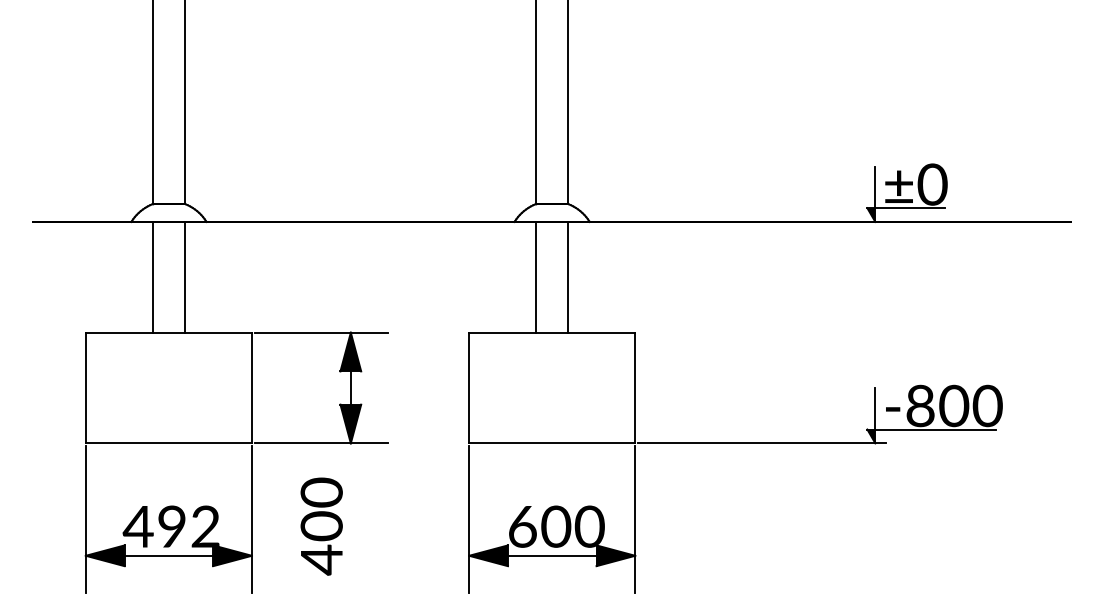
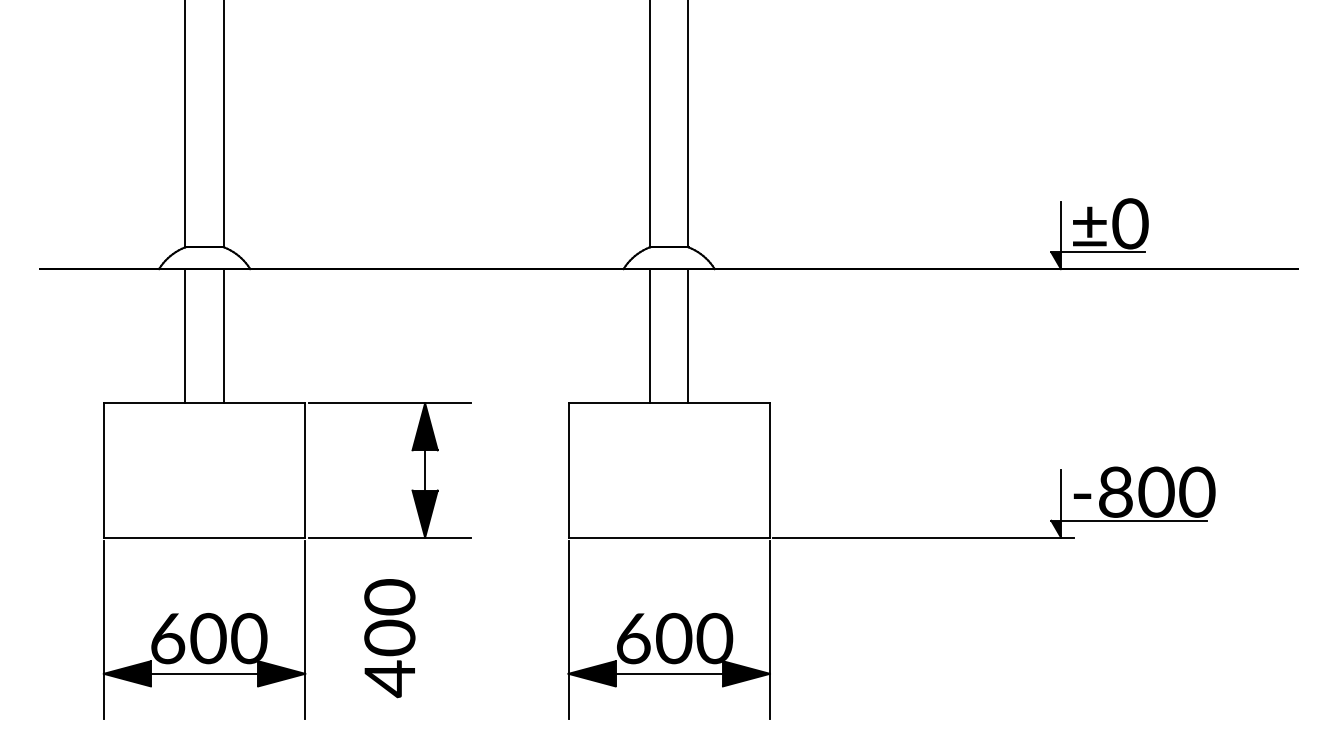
text: (171, 526) -> (207, 638), 492 -> 600

